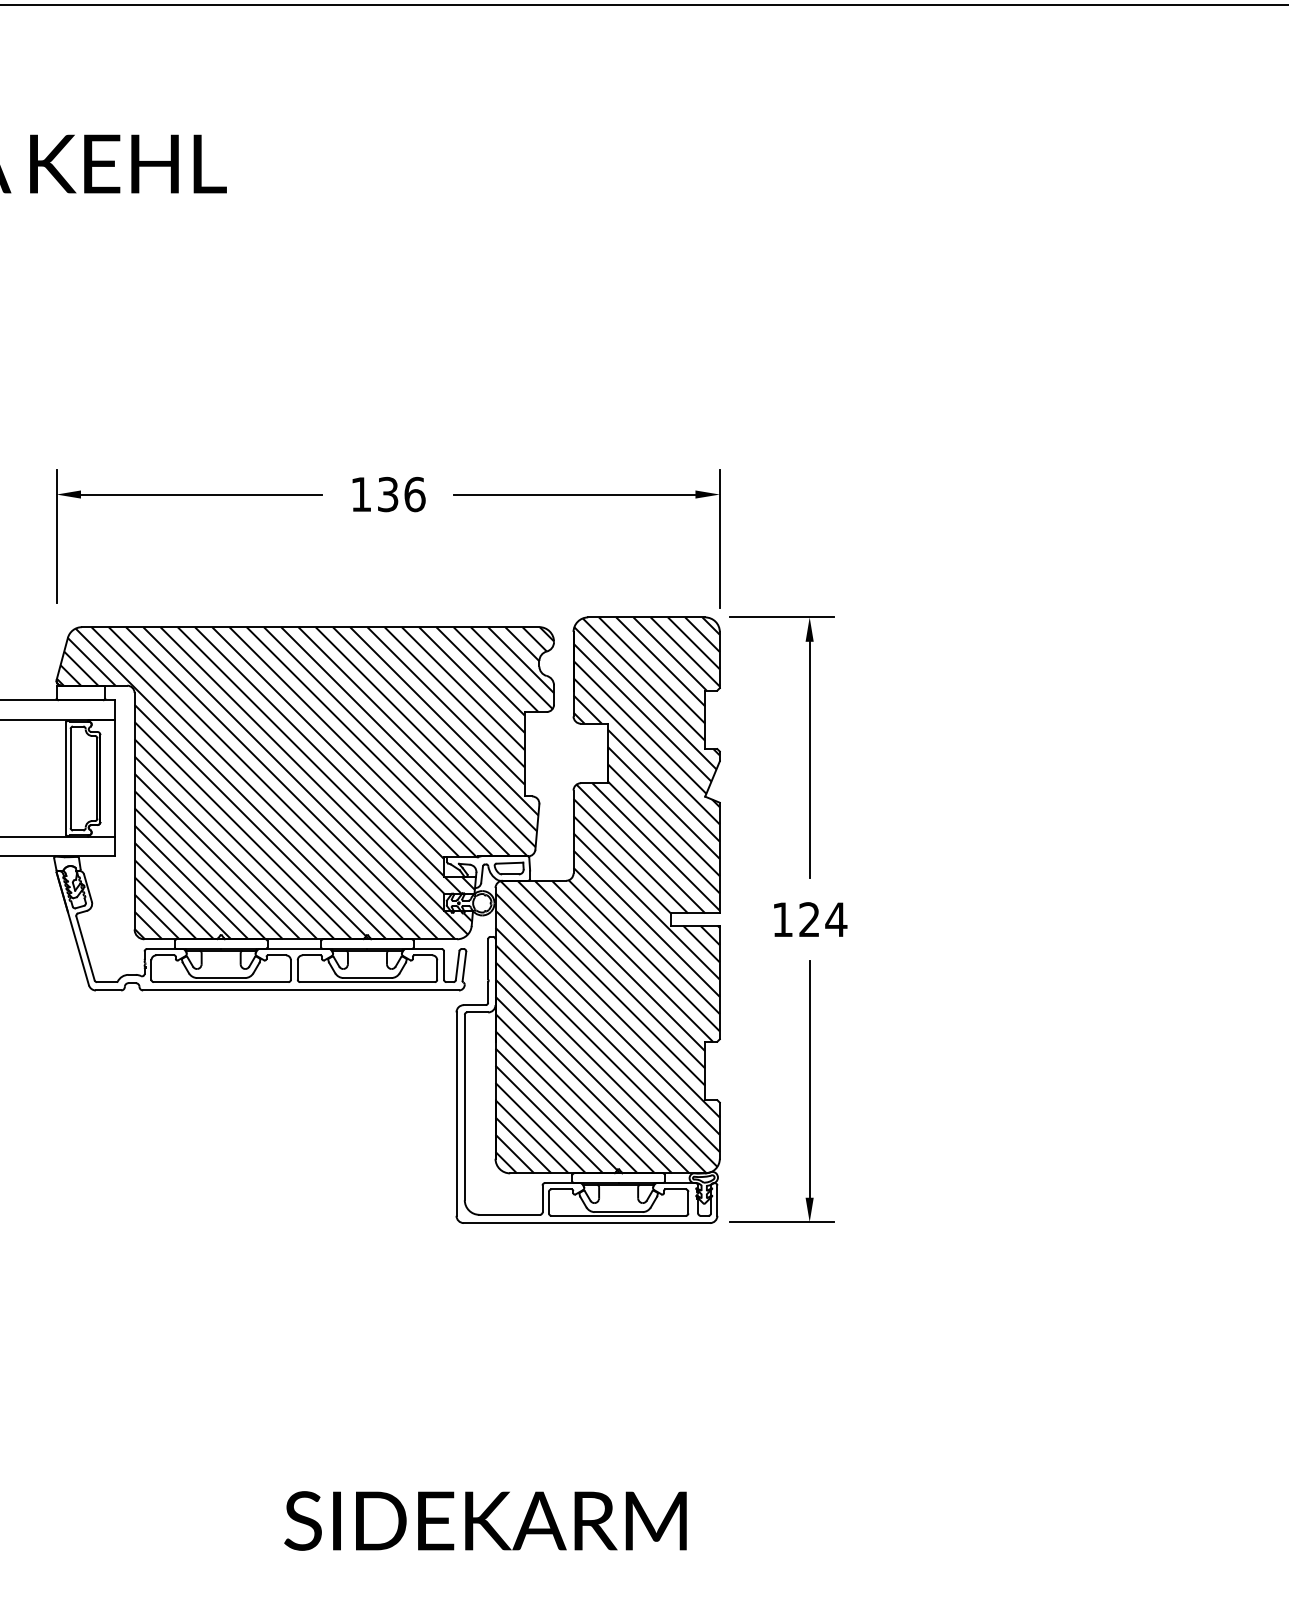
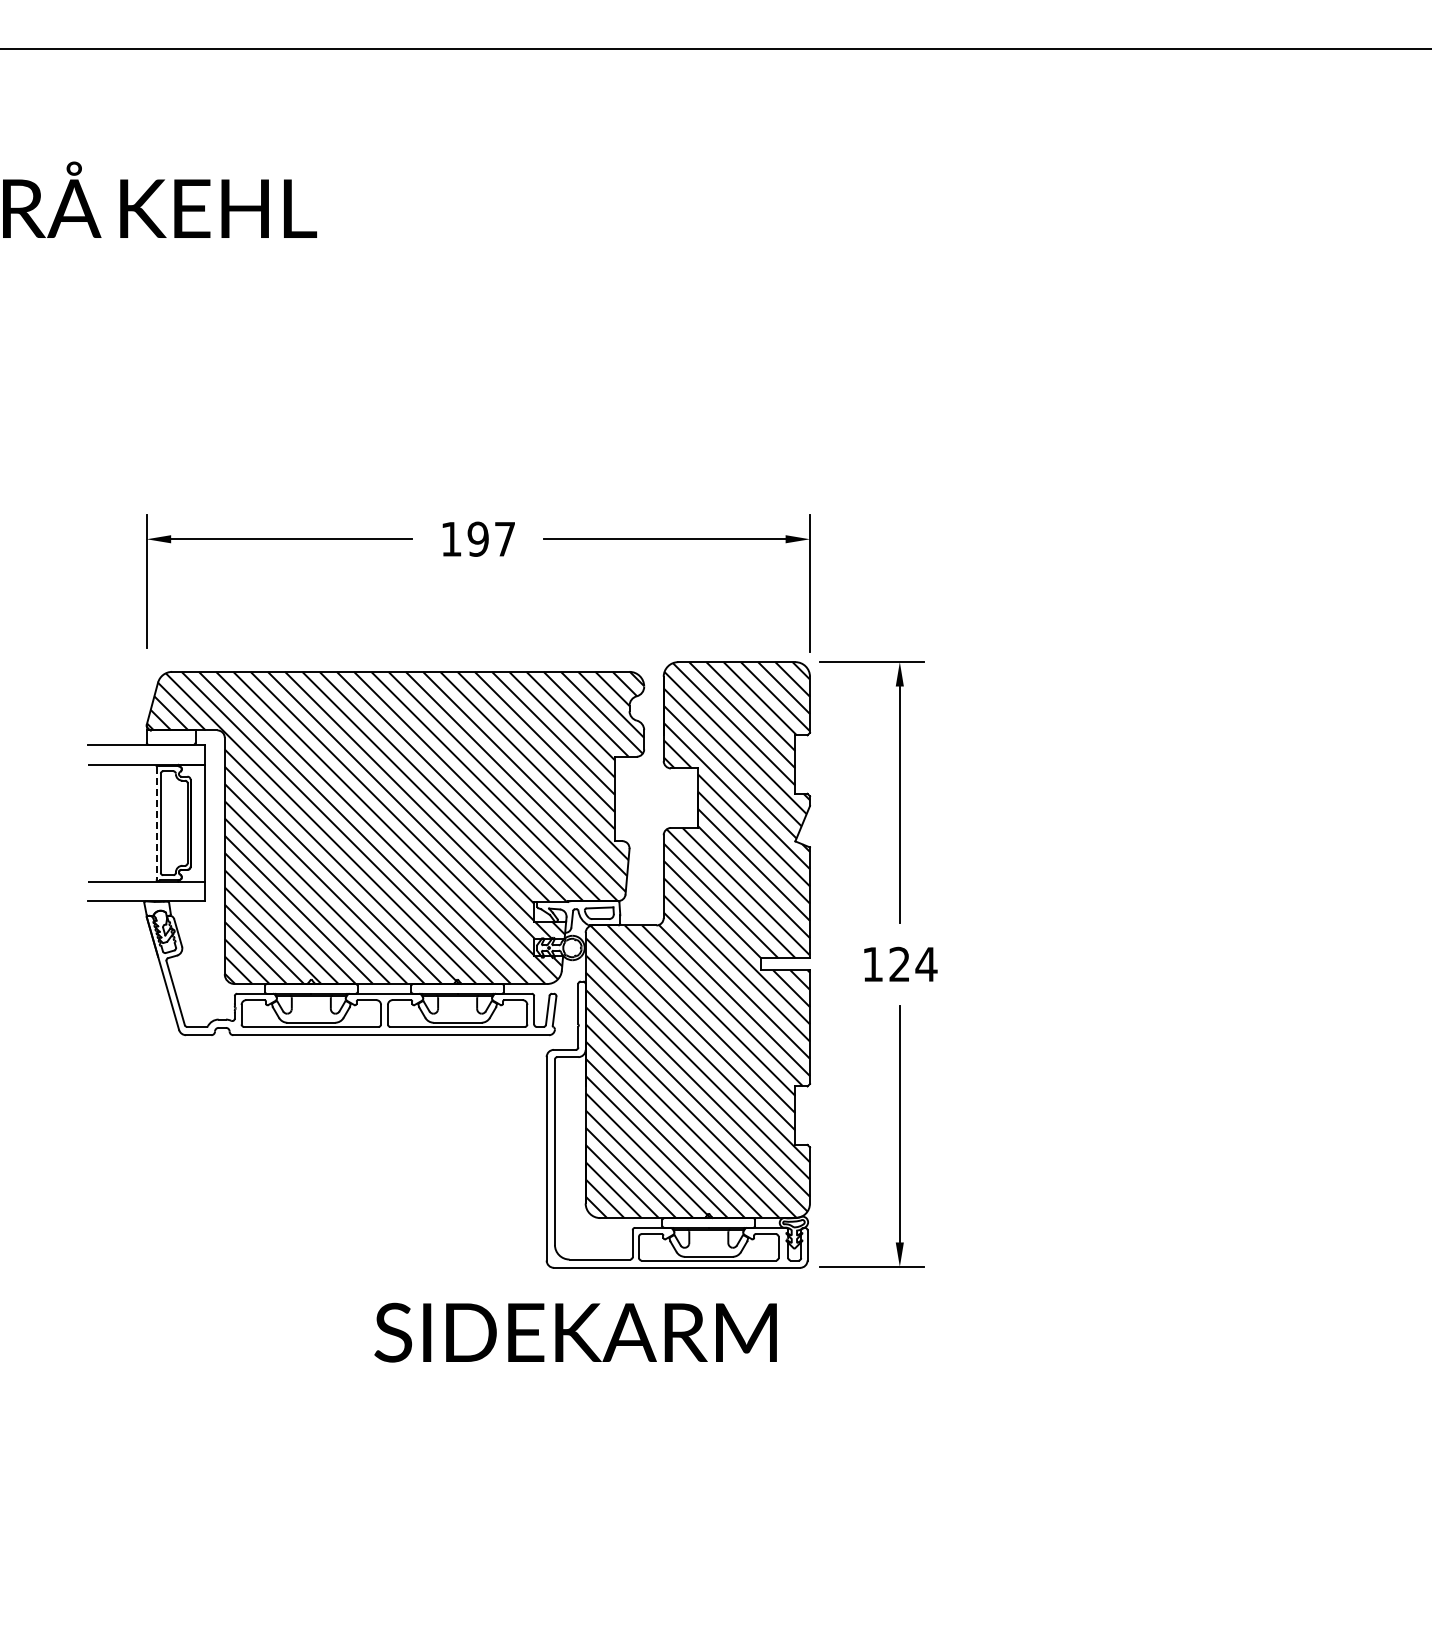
text: (401, 493) -> (491, 538), 136 -> 197
line: (66, 778) -> (156, 823), solid -> dashed
text: (485, 1520) -> (575, 1332), moved

